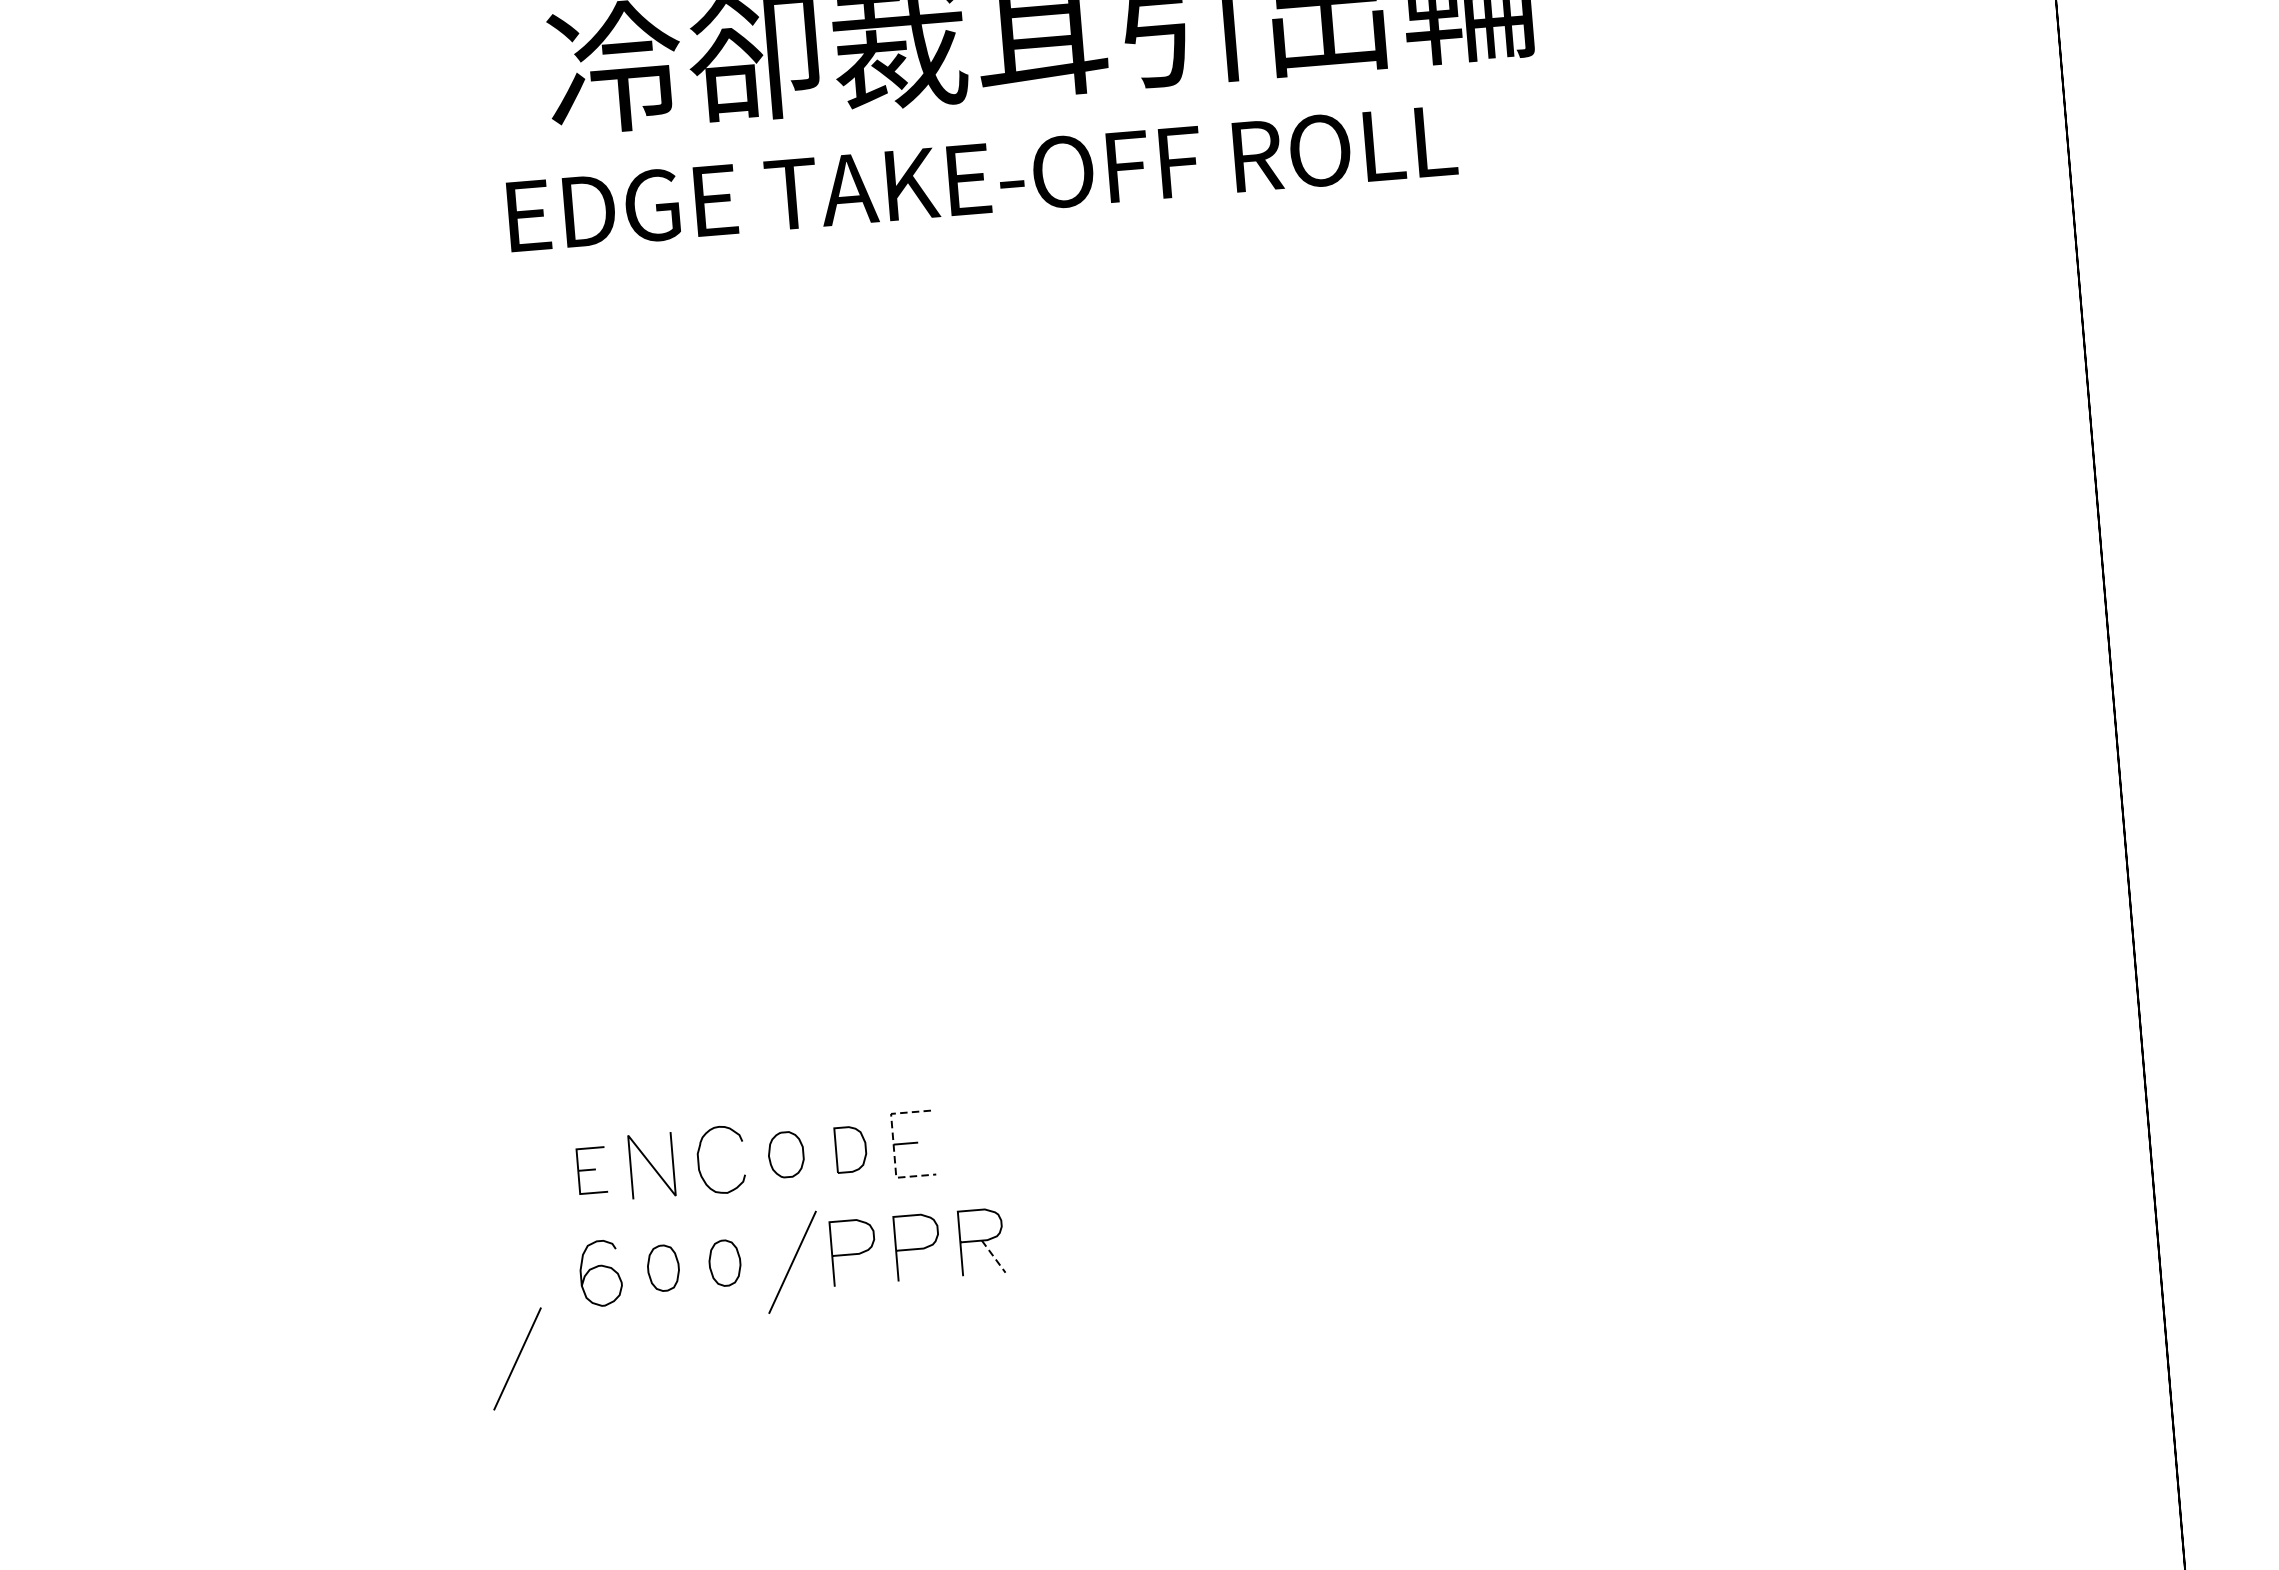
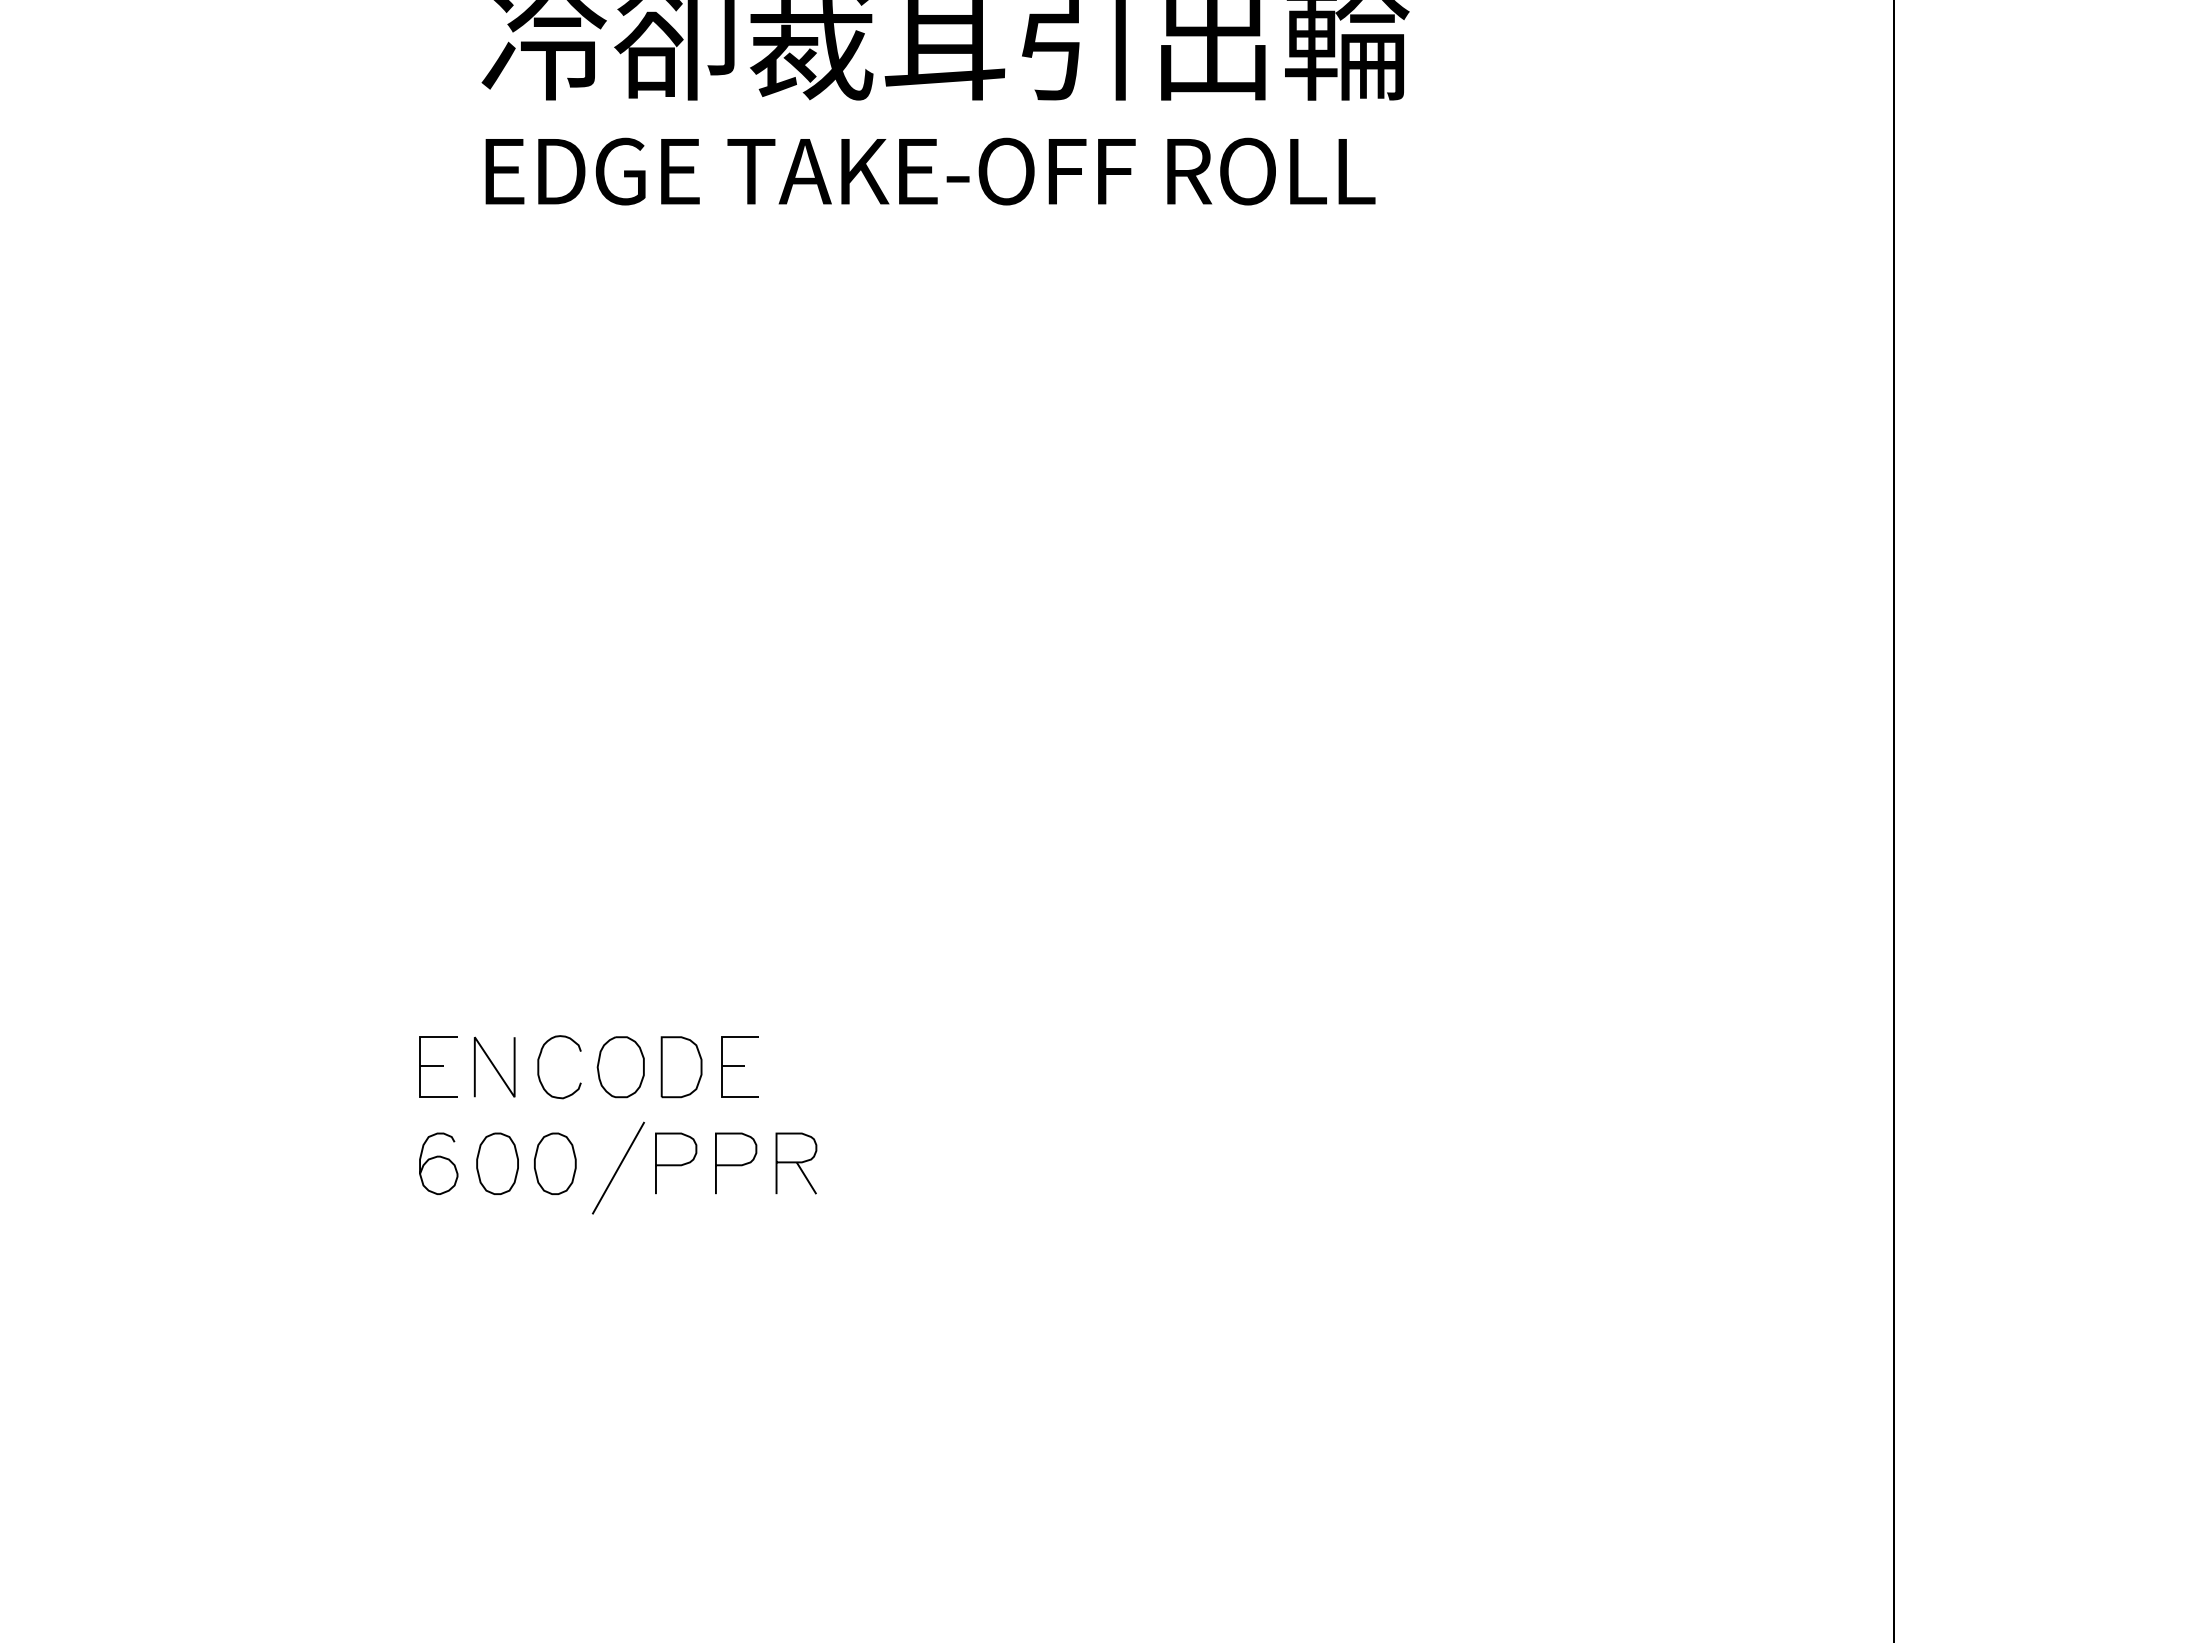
text: (982, 178) -> (930, 171), moved
line: (893, 1146) -> (721, 1067), dashed -> solid
part: (850, 1149) -> (681, 1067), size x1.43
part: (785, 1155) -> (620, 1067), size x1.43
part: (592, 1169) -> (438, 1066), size x1.43
line: (993, 1256) -> (806, 1178), dashed -> solid
part: (725, 1262) -> (555, 1163), size x1.43
part: (663, 1267) -> (497, 1163), size x1.43
line: (517, 1358) -> (354, 1236), removed

